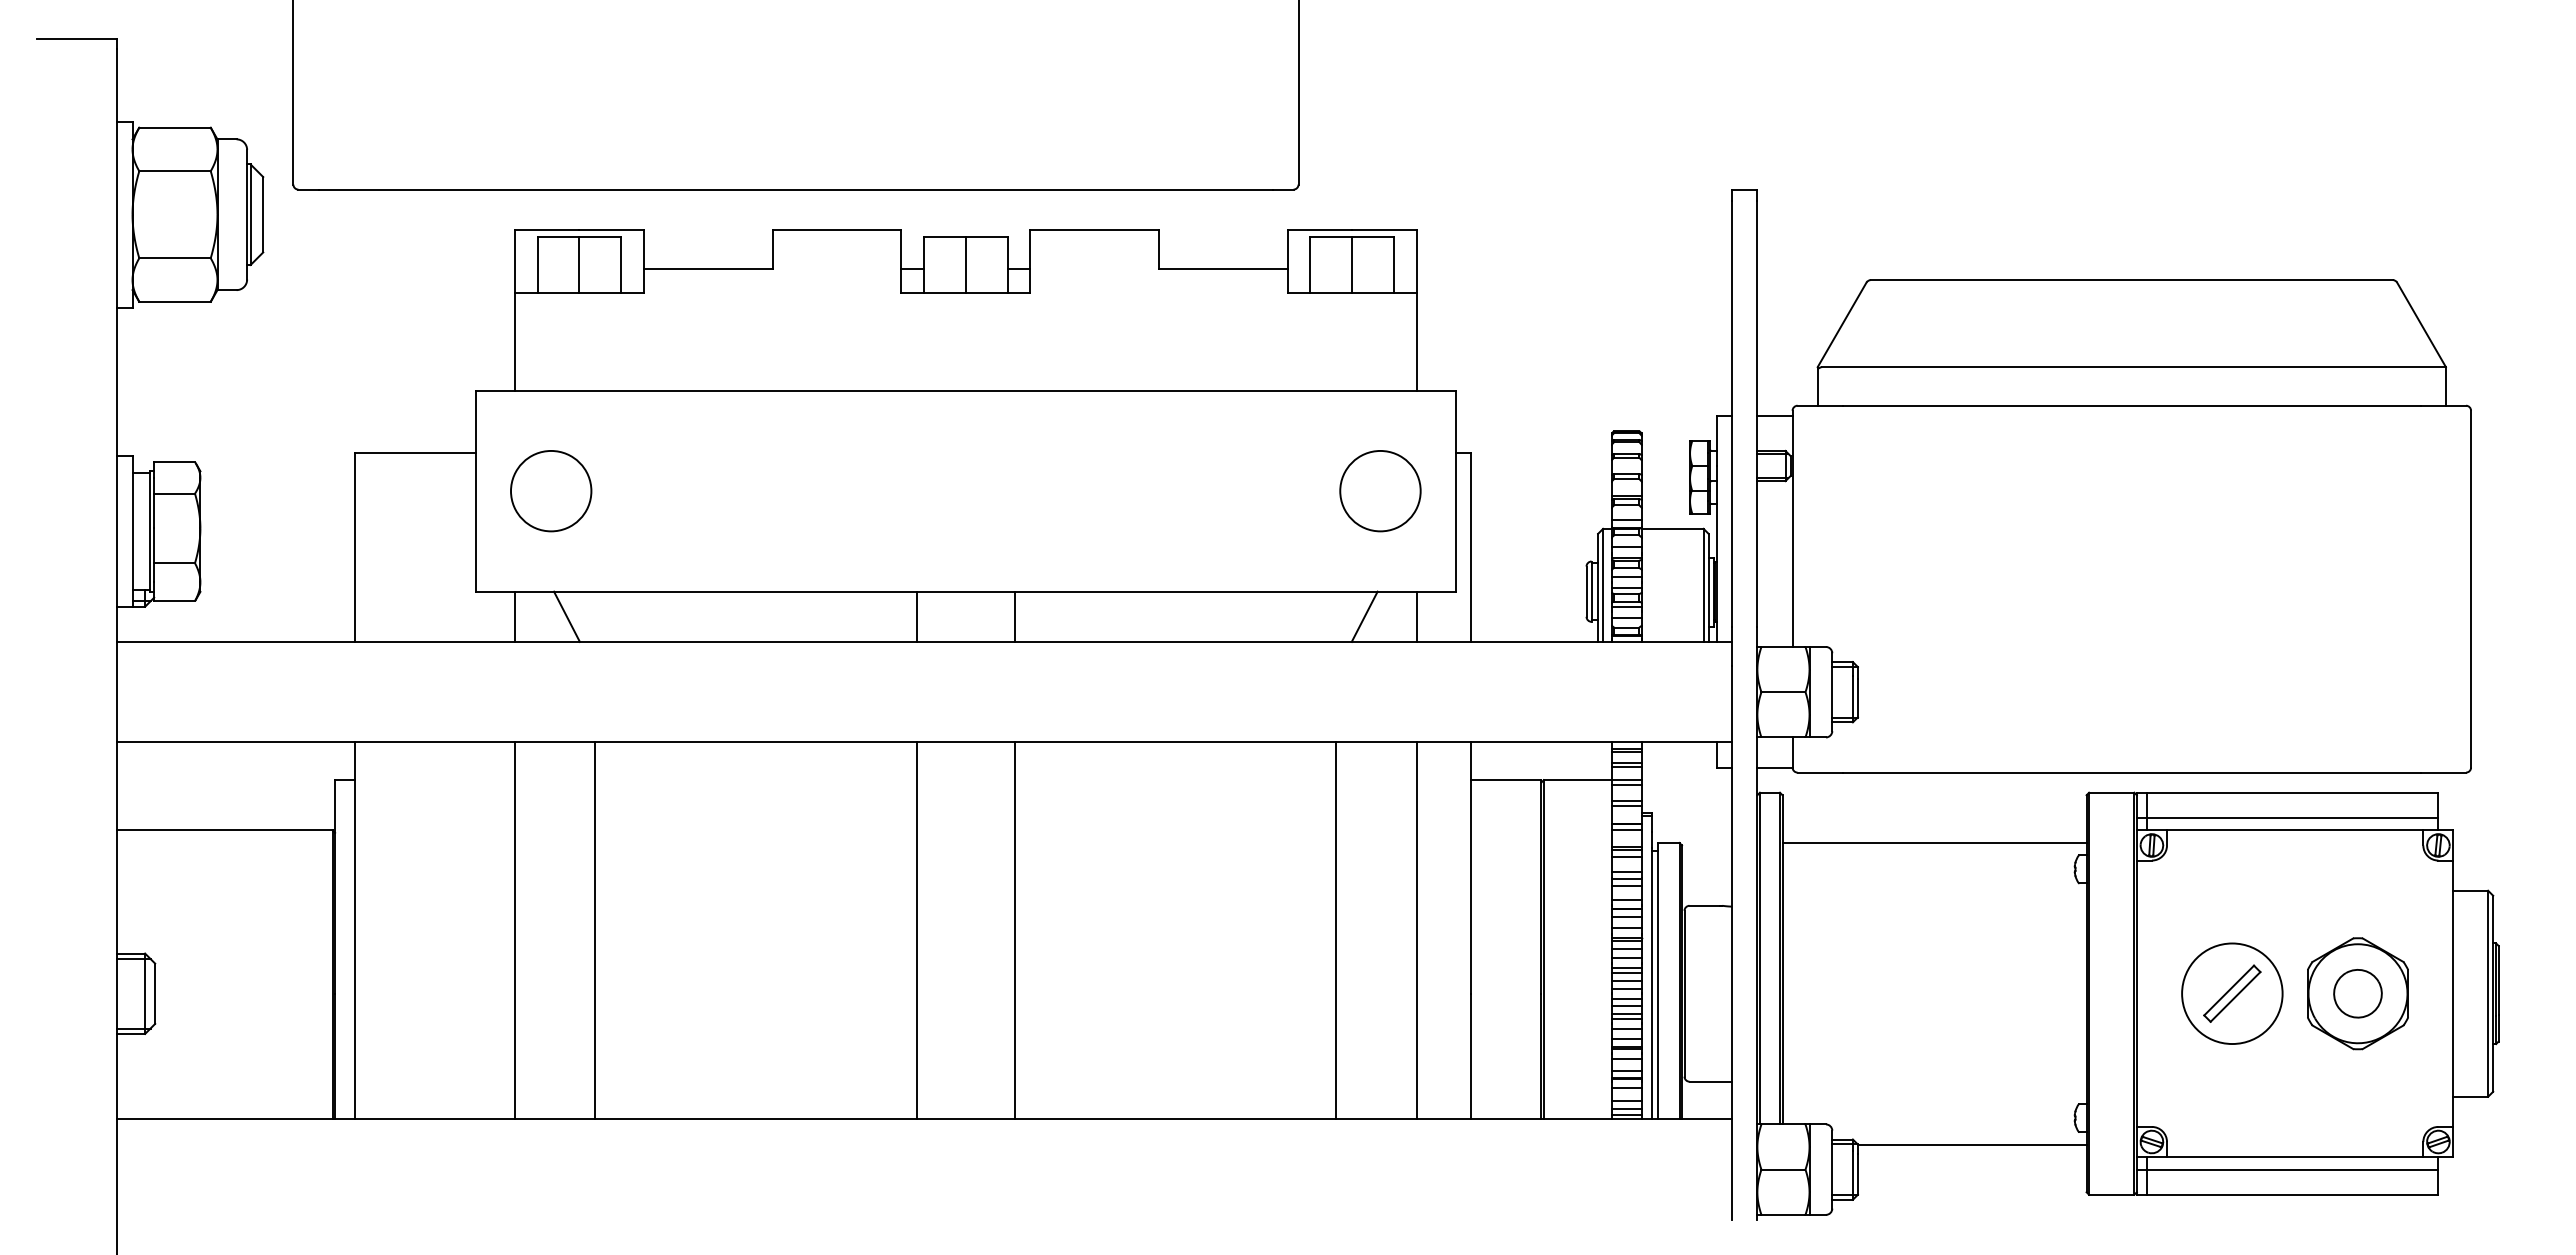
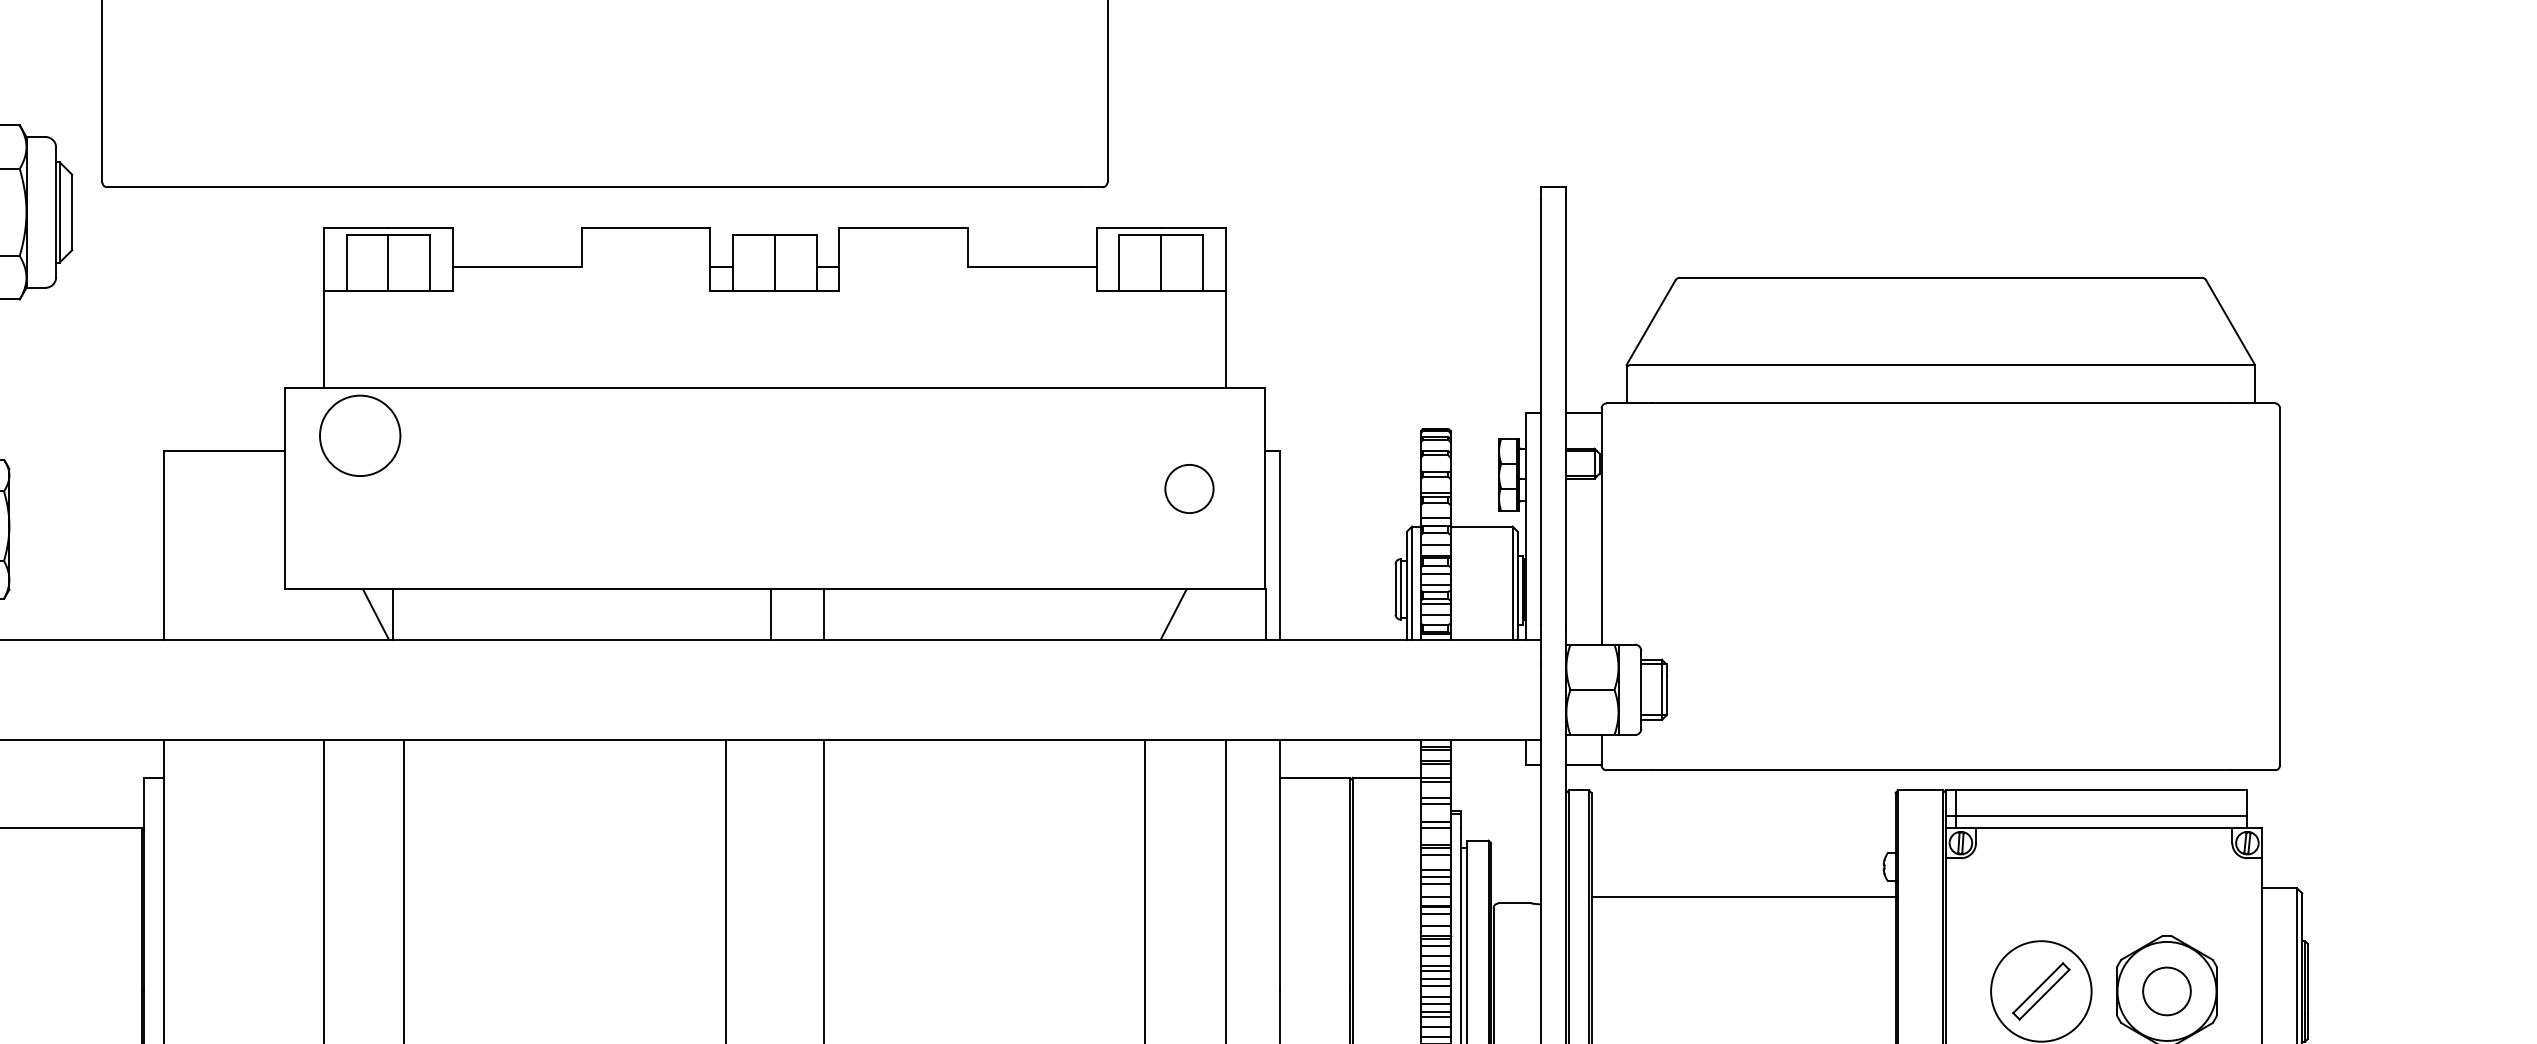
circle: (551, 491) -> (360, 436), moved
circle: (1380, 491) -> (1189, 489), size x0.6
line: (515, 616) -> (393, 614), moved
line: (916, 616) -> (770, 614), moved
line: (1416, 616) -> (1265, 614), moved
line: (1934, 842) -> (1743, 896), moved

